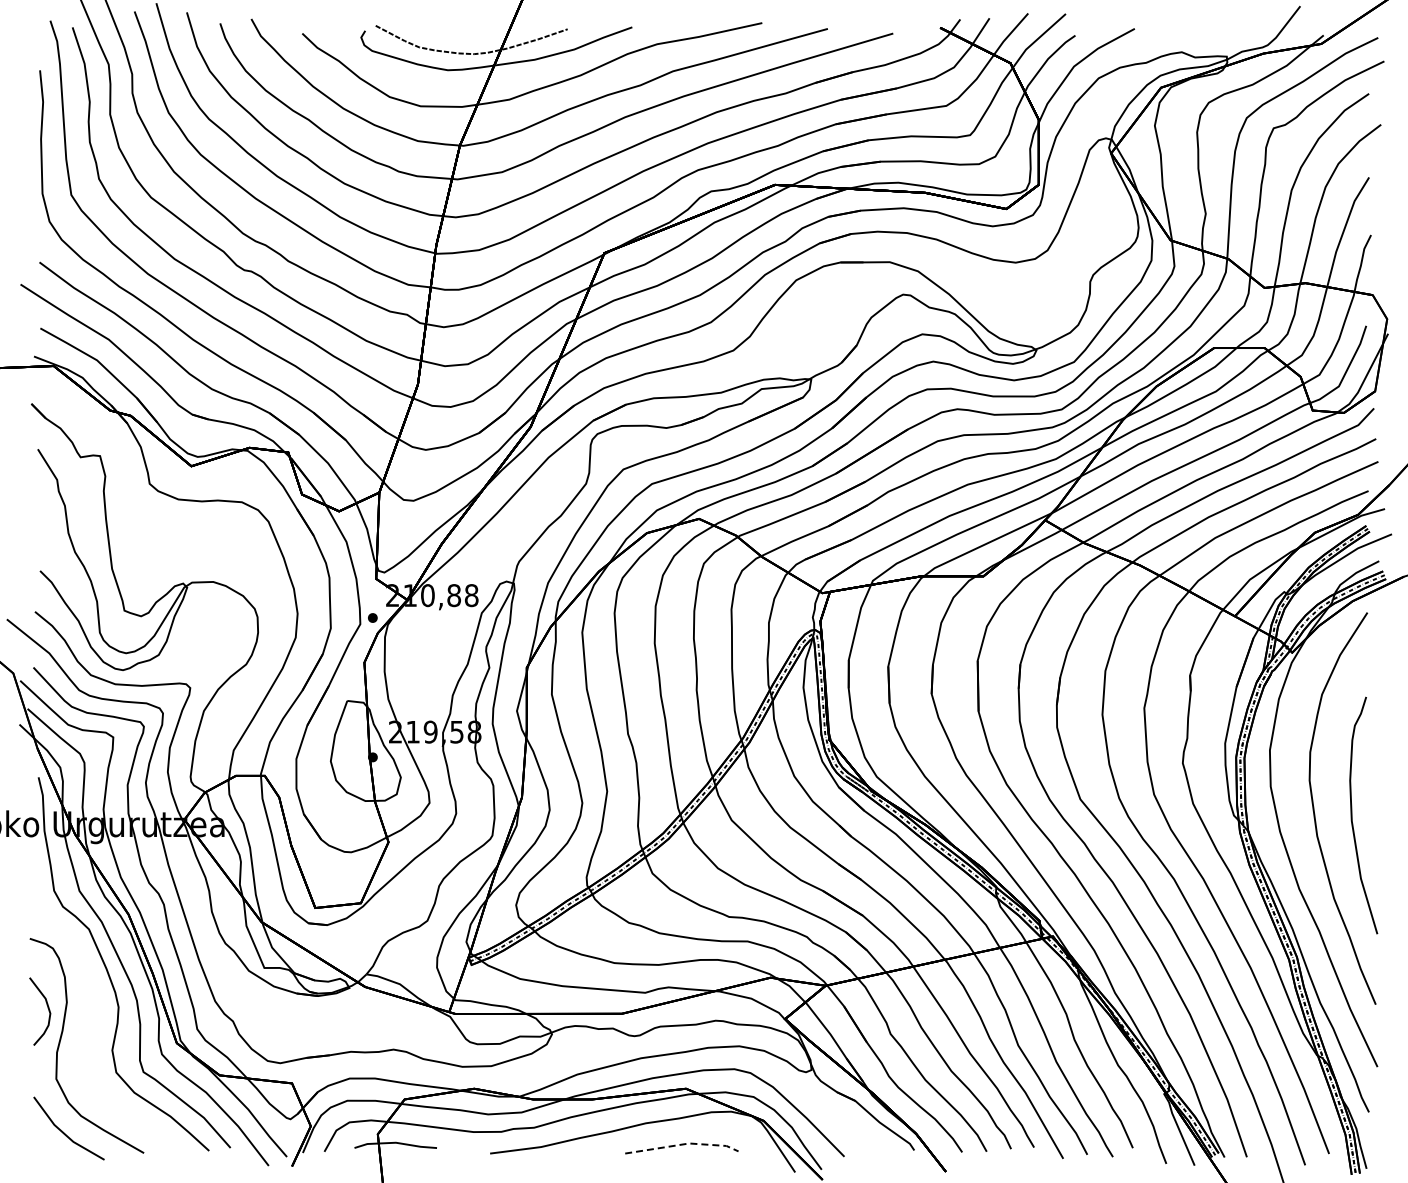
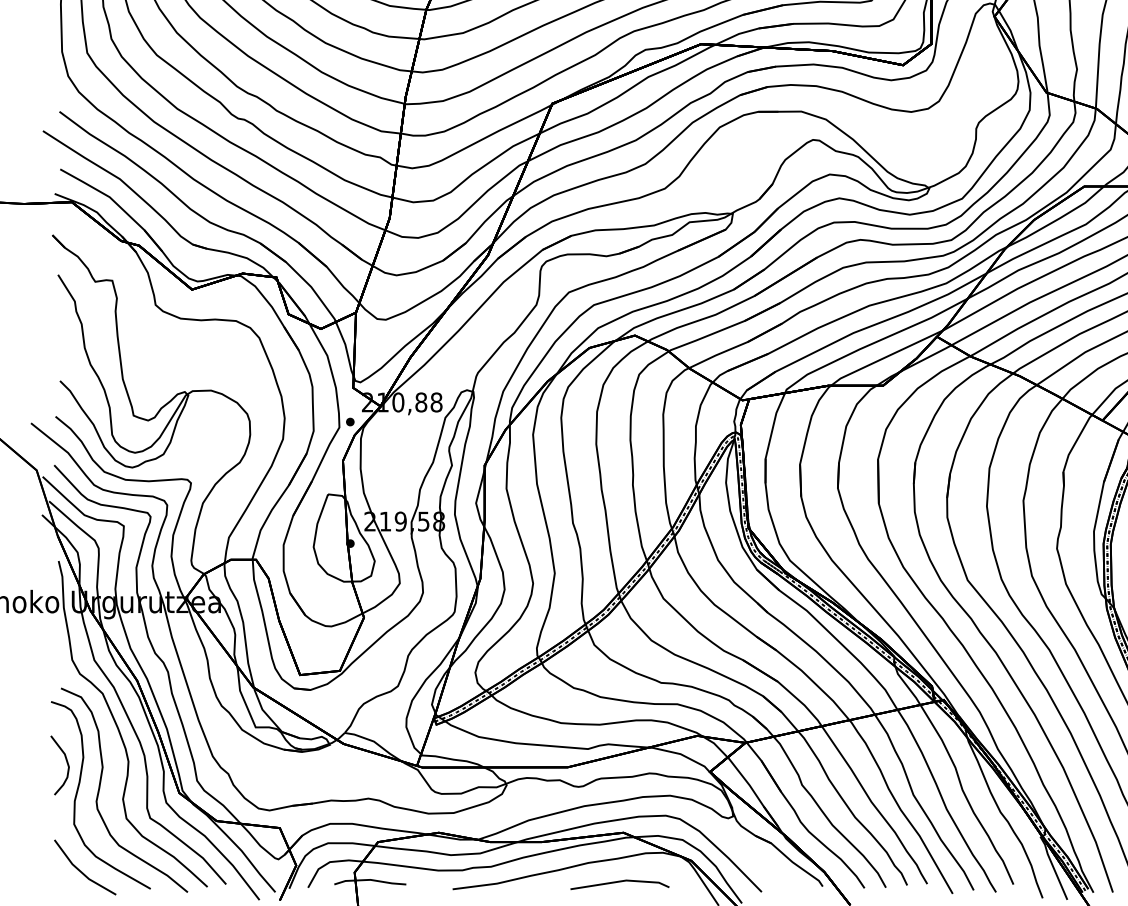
curve: (86, 1037) -> (100, 788), added
line: (684, 1144) -> (622, 881), dashed -> solid

